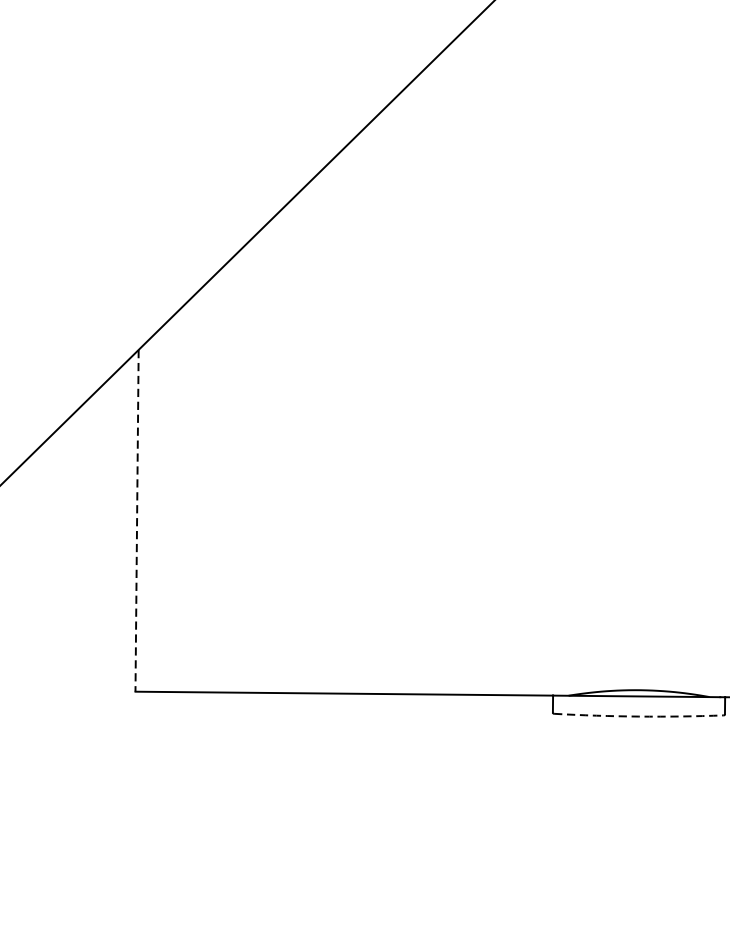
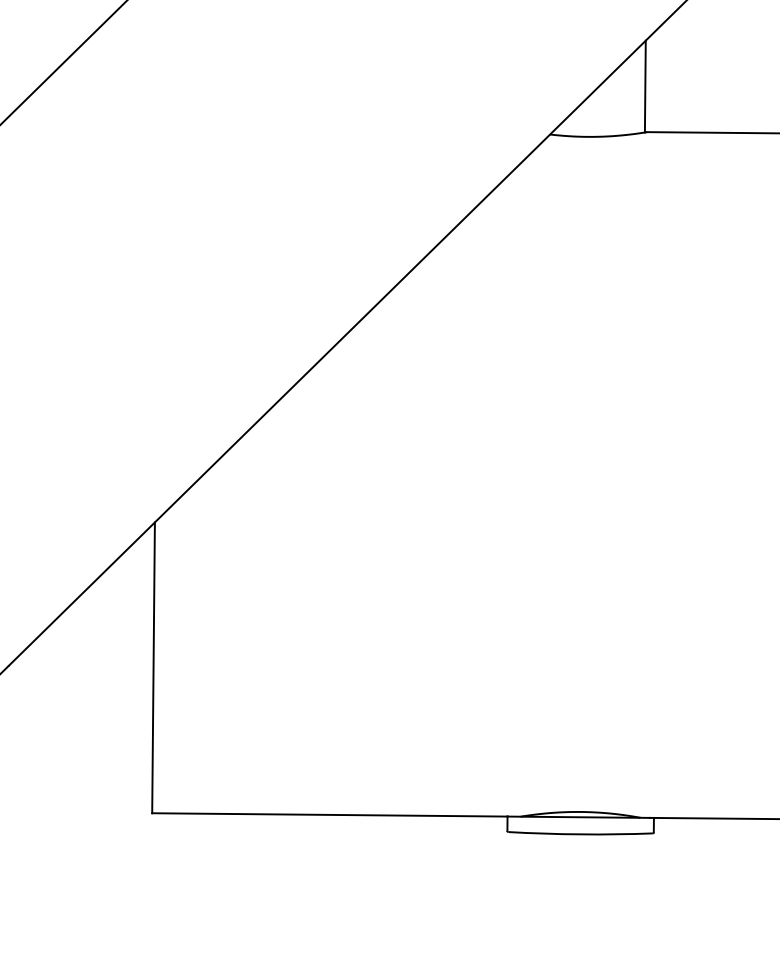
line: (137, 521) -> (153, 668), dashed -> solid
arc: (638, 716) -> (580, 834), dashed -> solid

